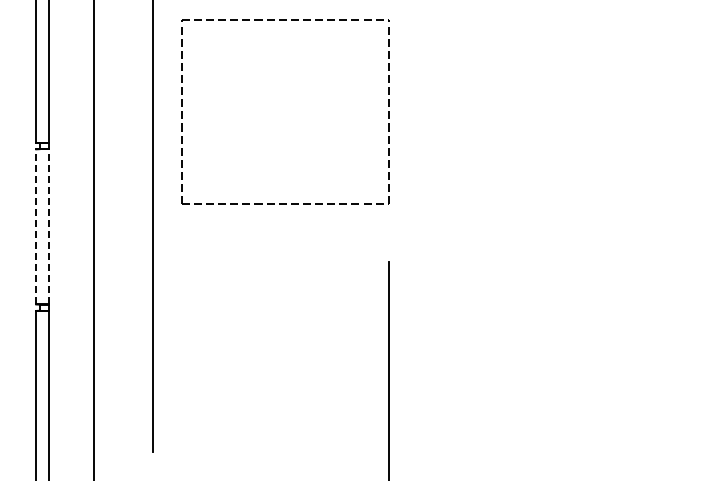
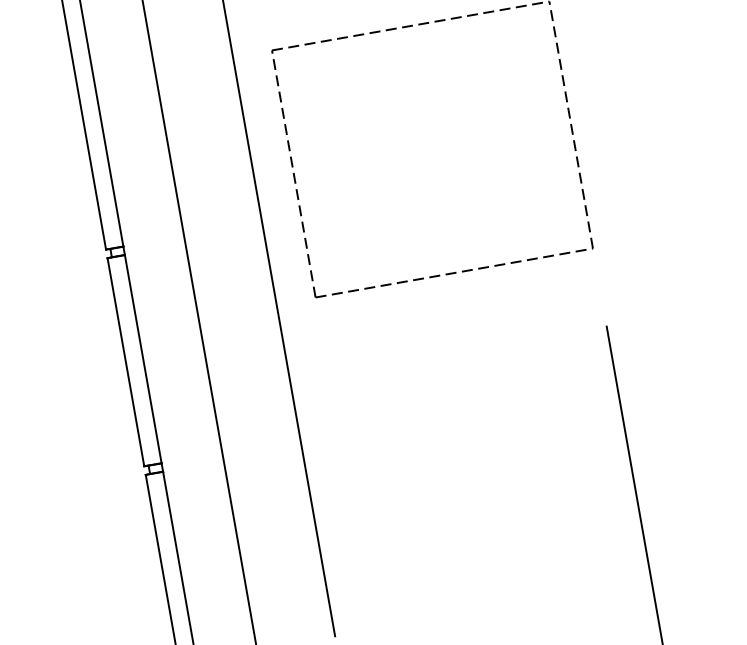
line: (36, 226) -> (126, 361), dashed -> solid
line: (49, 226) -> (143, 358), dashed -> solid

